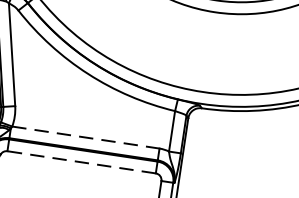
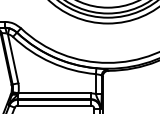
line: (87, 138) -> (55, 93), dashed -> solid
line: (81, 162) -> (54, 105), dashed -> solid

